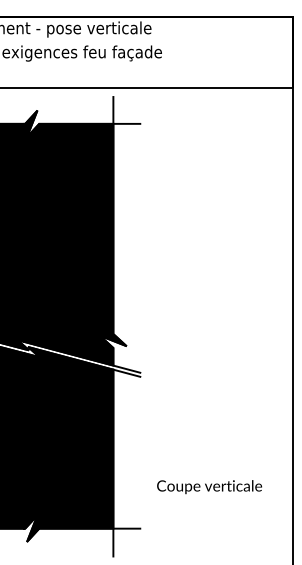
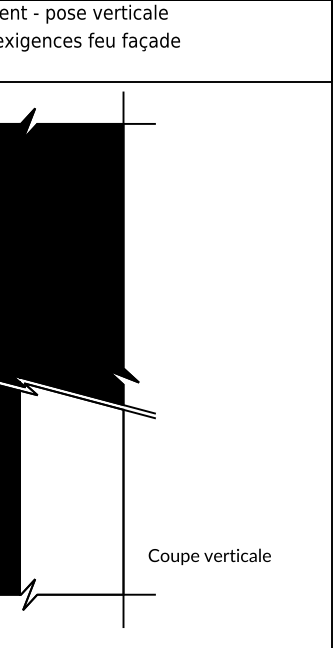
fill: (68, 444) -> (71, 496), removed
text: (209, 487) -> (209, 557), moved

